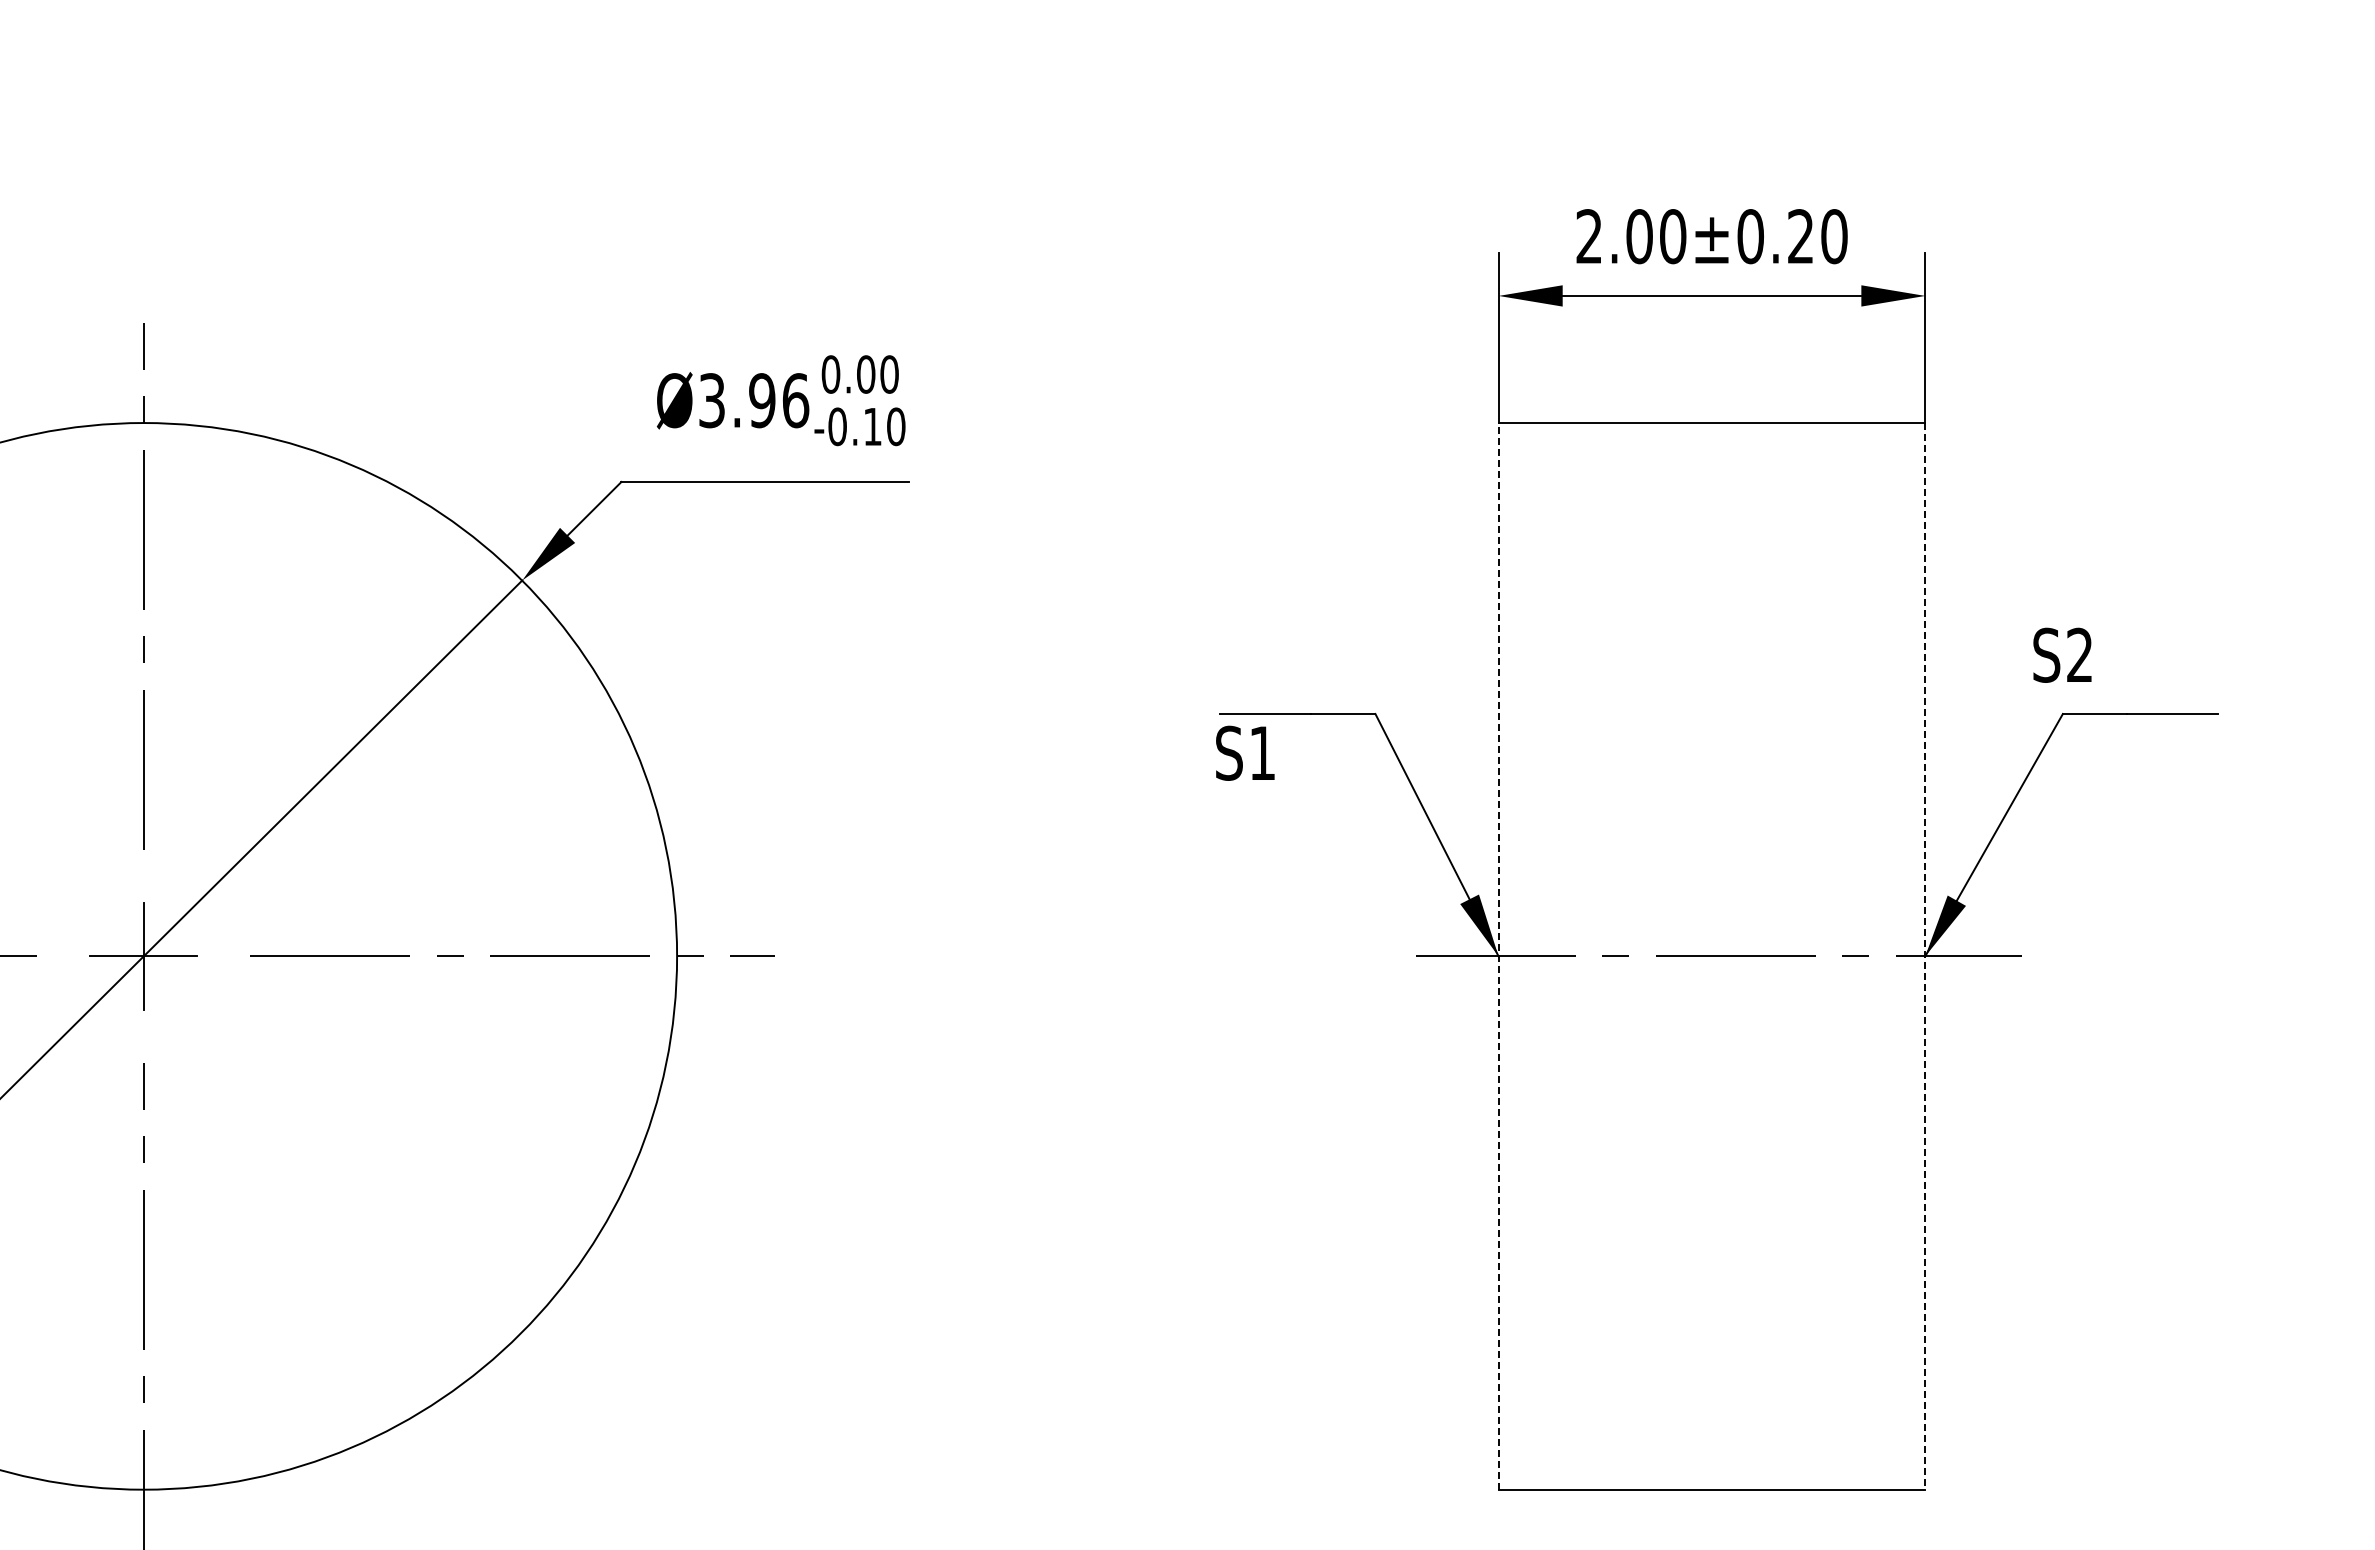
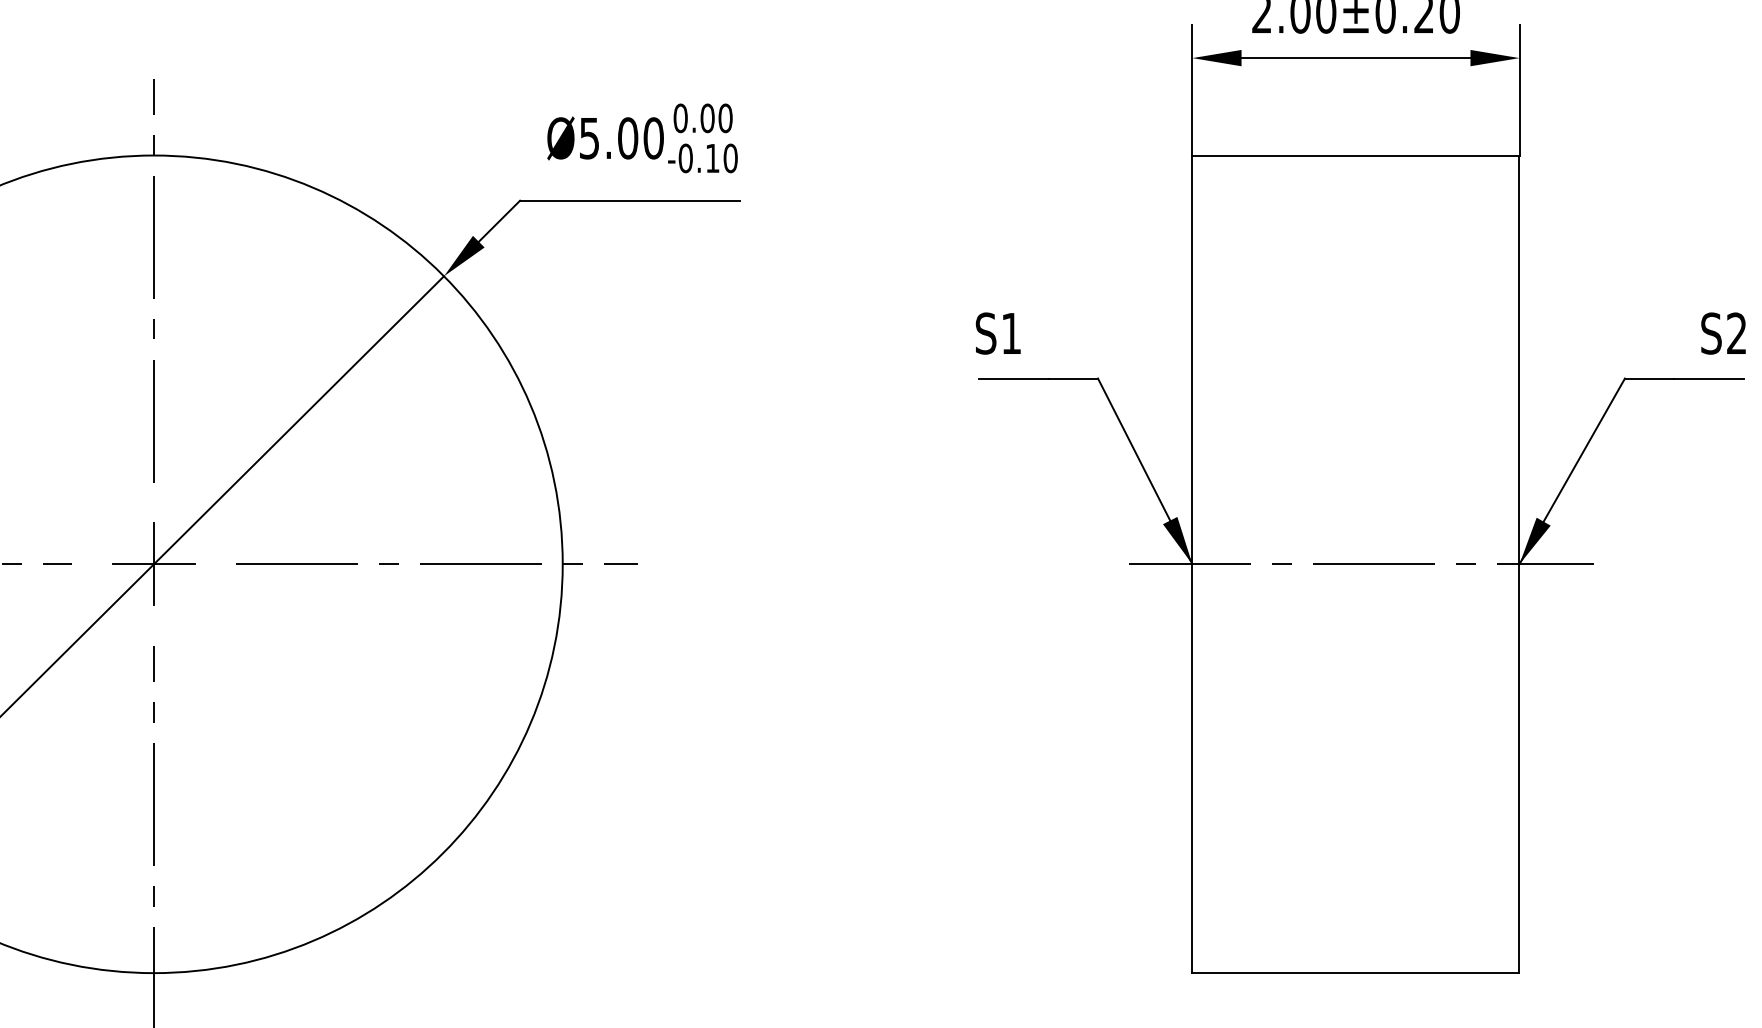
text: (754, 400) -> (622, 138), Ø3.96 -> Ø5.00
text: (2062, 654) -> (1723, 332), moved
text: (1245, 752) -> (998, 332), moved
line: (1498, 955) -> (1192, 563), dashed -> solid
line: (1925, 956) -> (1519, 564), dashed -> solid

